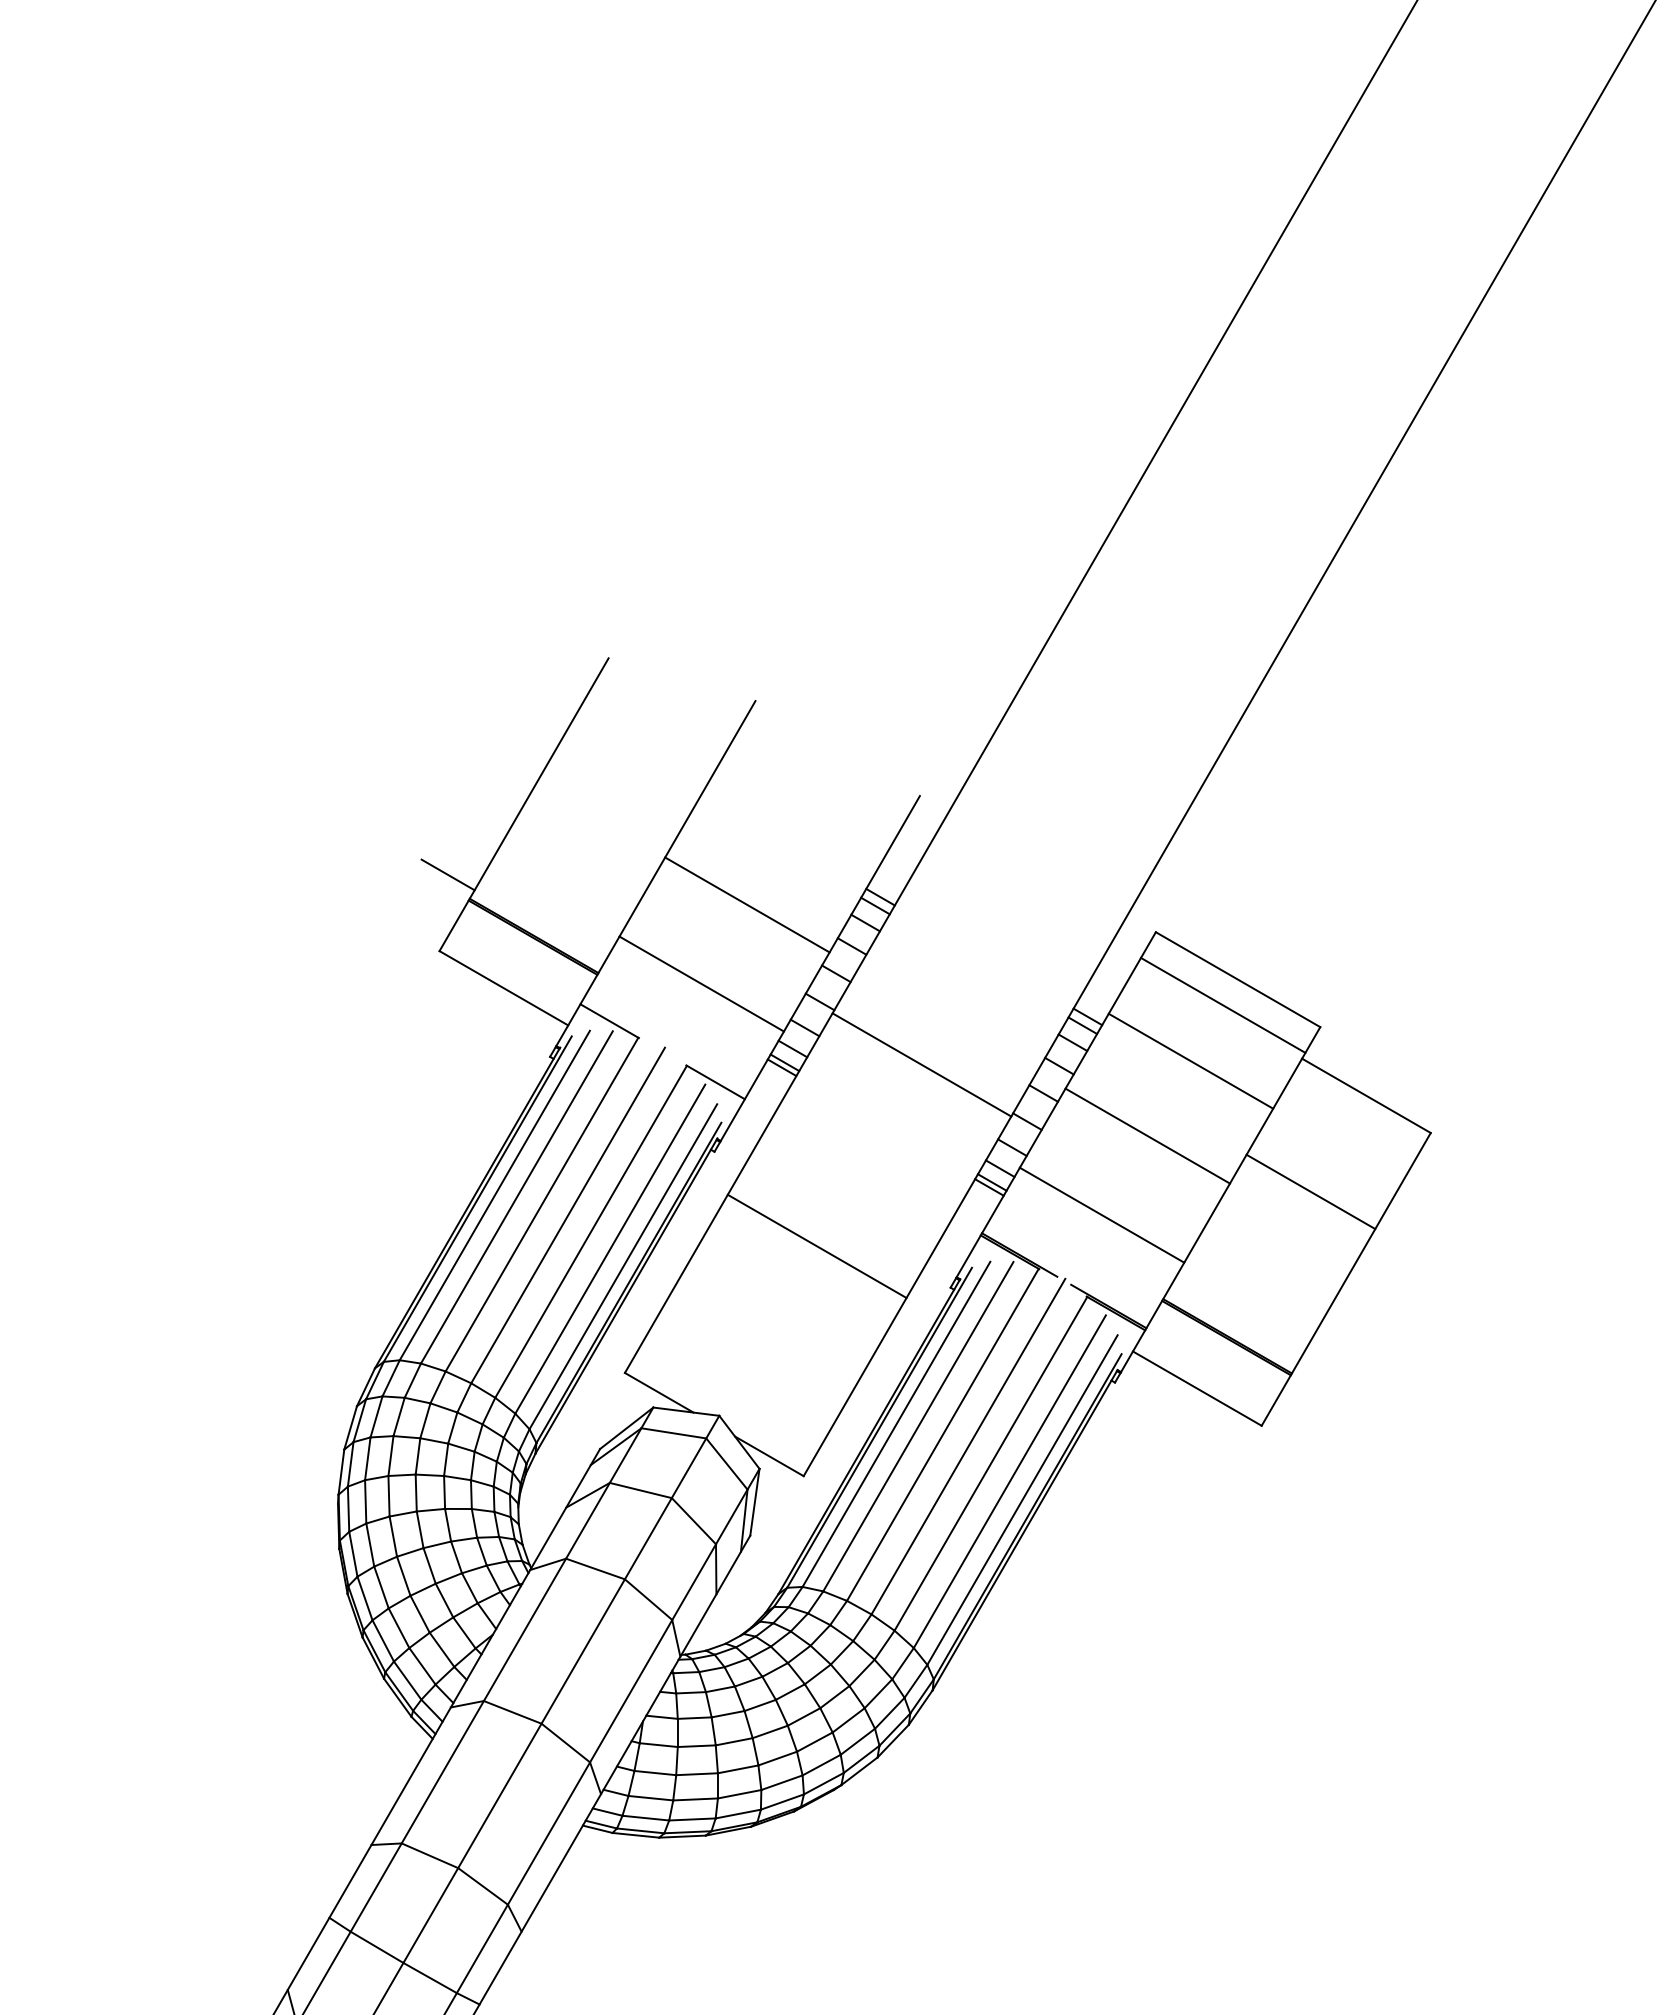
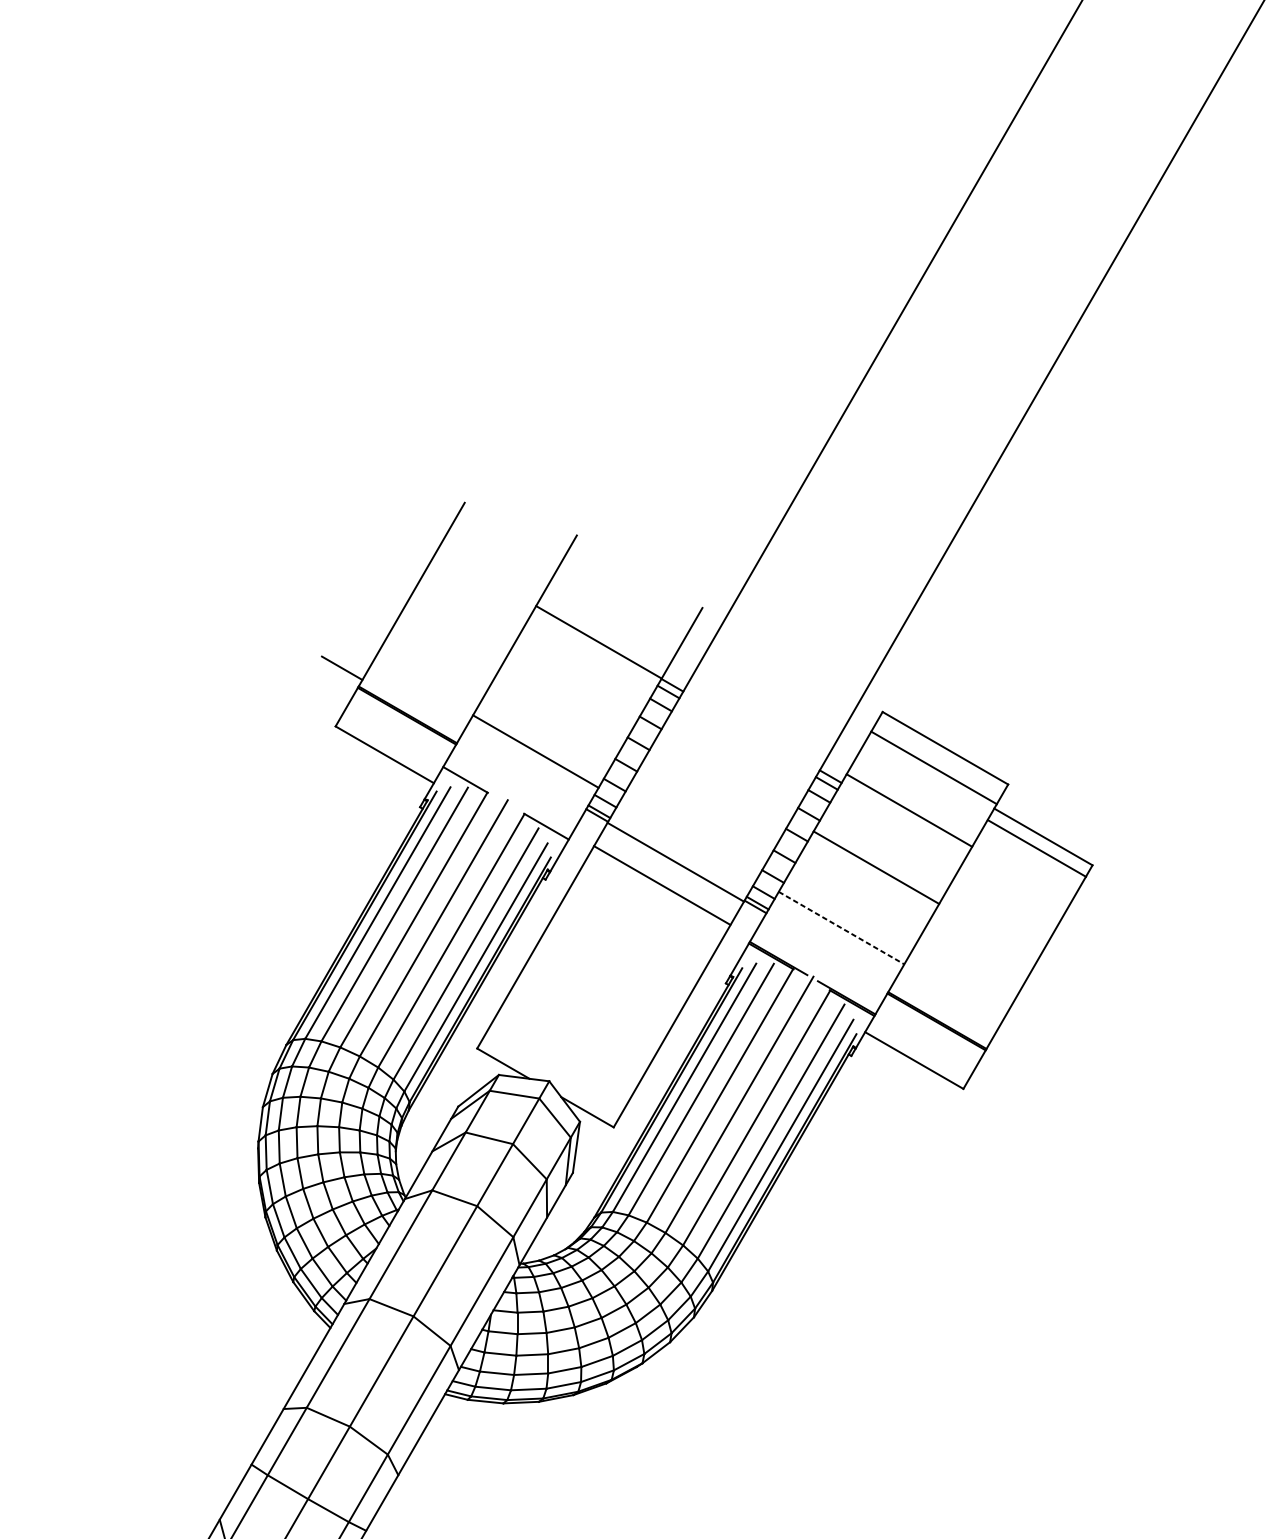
line: (747, 904) -> (599, 641), moved
line: (921, 1064) -> (675, 861), moved
line: (1310, 1191) -> (1036, 848), moved
line: (1102, 1215) -> (841, 928), solid -> dashed
line: (816, 1246) -> (661, 885), moved

